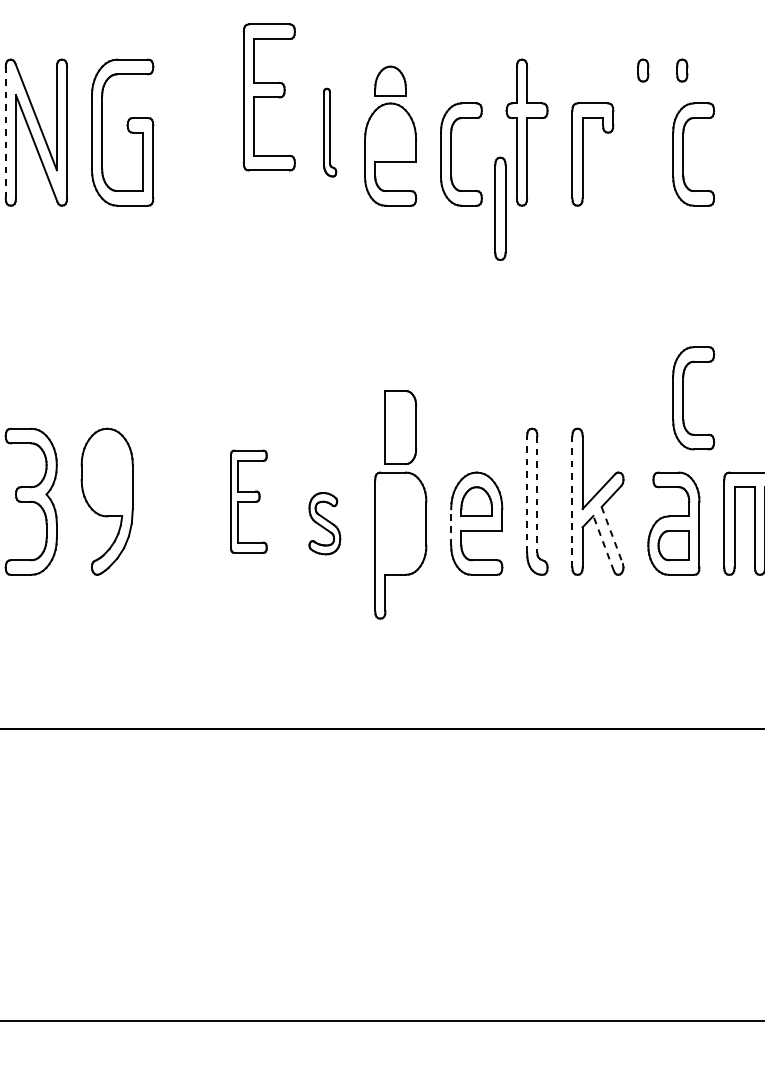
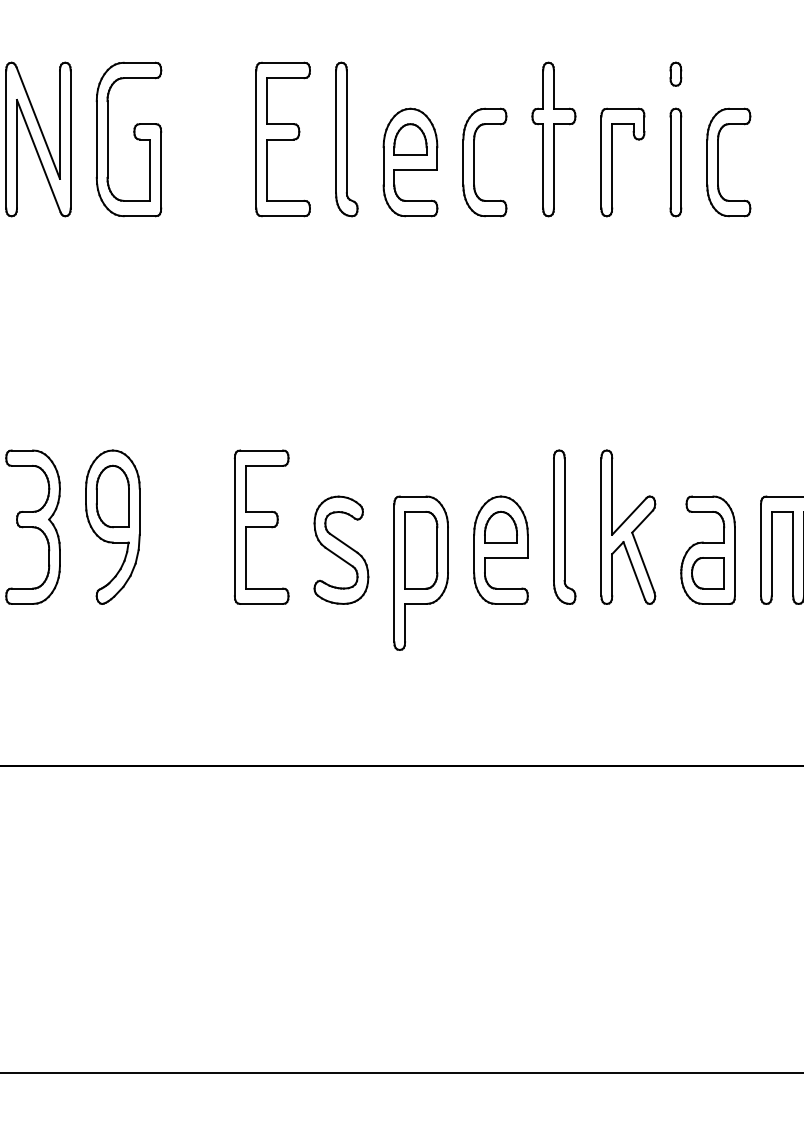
part: (681, 69) -> (716, 73), removed
part: (390, 81) -> (410, 139), moved
part: (268, 97) -> (282, 139), moved
line: (5, 132) -> (6, 139), dashed -> solid
part: (329, 132) -> (346, 139), size x1.67
part: (500, 208) -> (675, 162), moved
part: (683, 398) -> (718, 418), removed
part: (401, 427) -> (421, 550), moved
part: (106, 472) -> (112, 496), added
line: (526, 494) -> (553, 519), dashed -> solid
line: (537, 495) -> (564, 520), dashed -> solid
part: (248, 501) -> (261, 526), size x1.43
line: (572, 501) -> (601, 526), dashed -> solid
part: (324, 523) -> (341, 549), size x1.67
line: (451, 526) -> (474, 553), dashed -> solid
line: (612, 536) -> (643, 563), dashed -> solid
line: (603, 543) -> (634, 571), dashed -> solid

